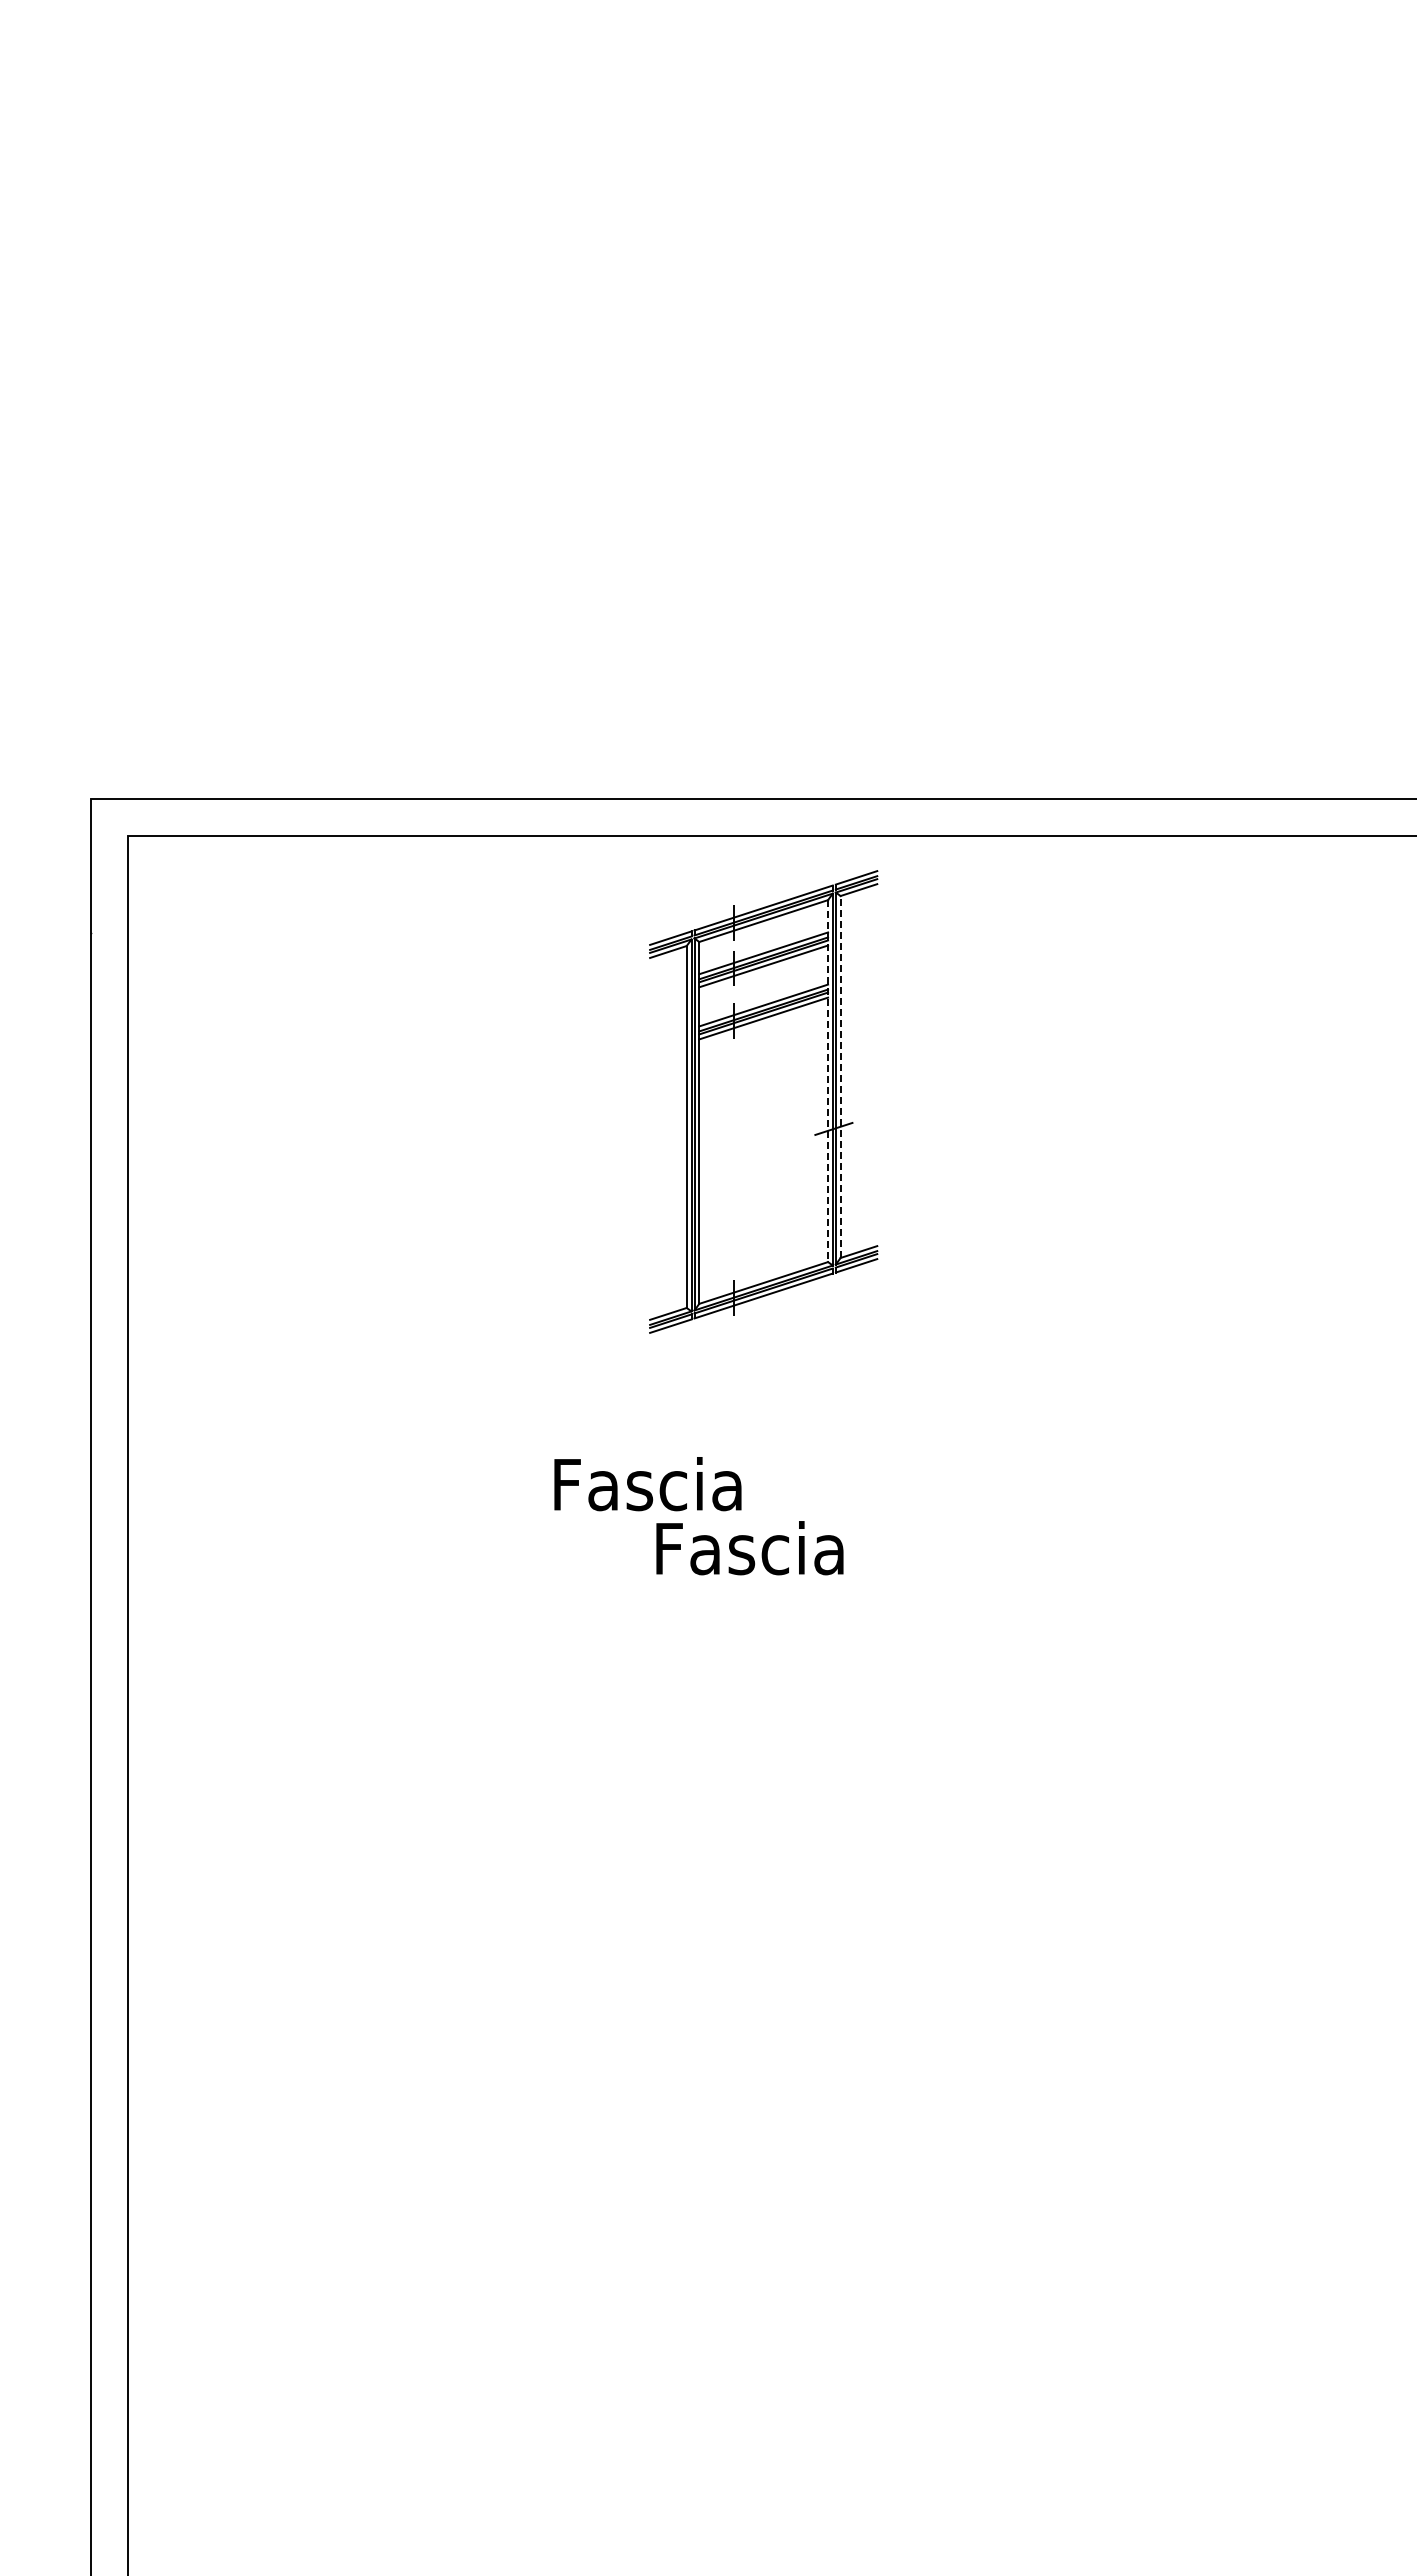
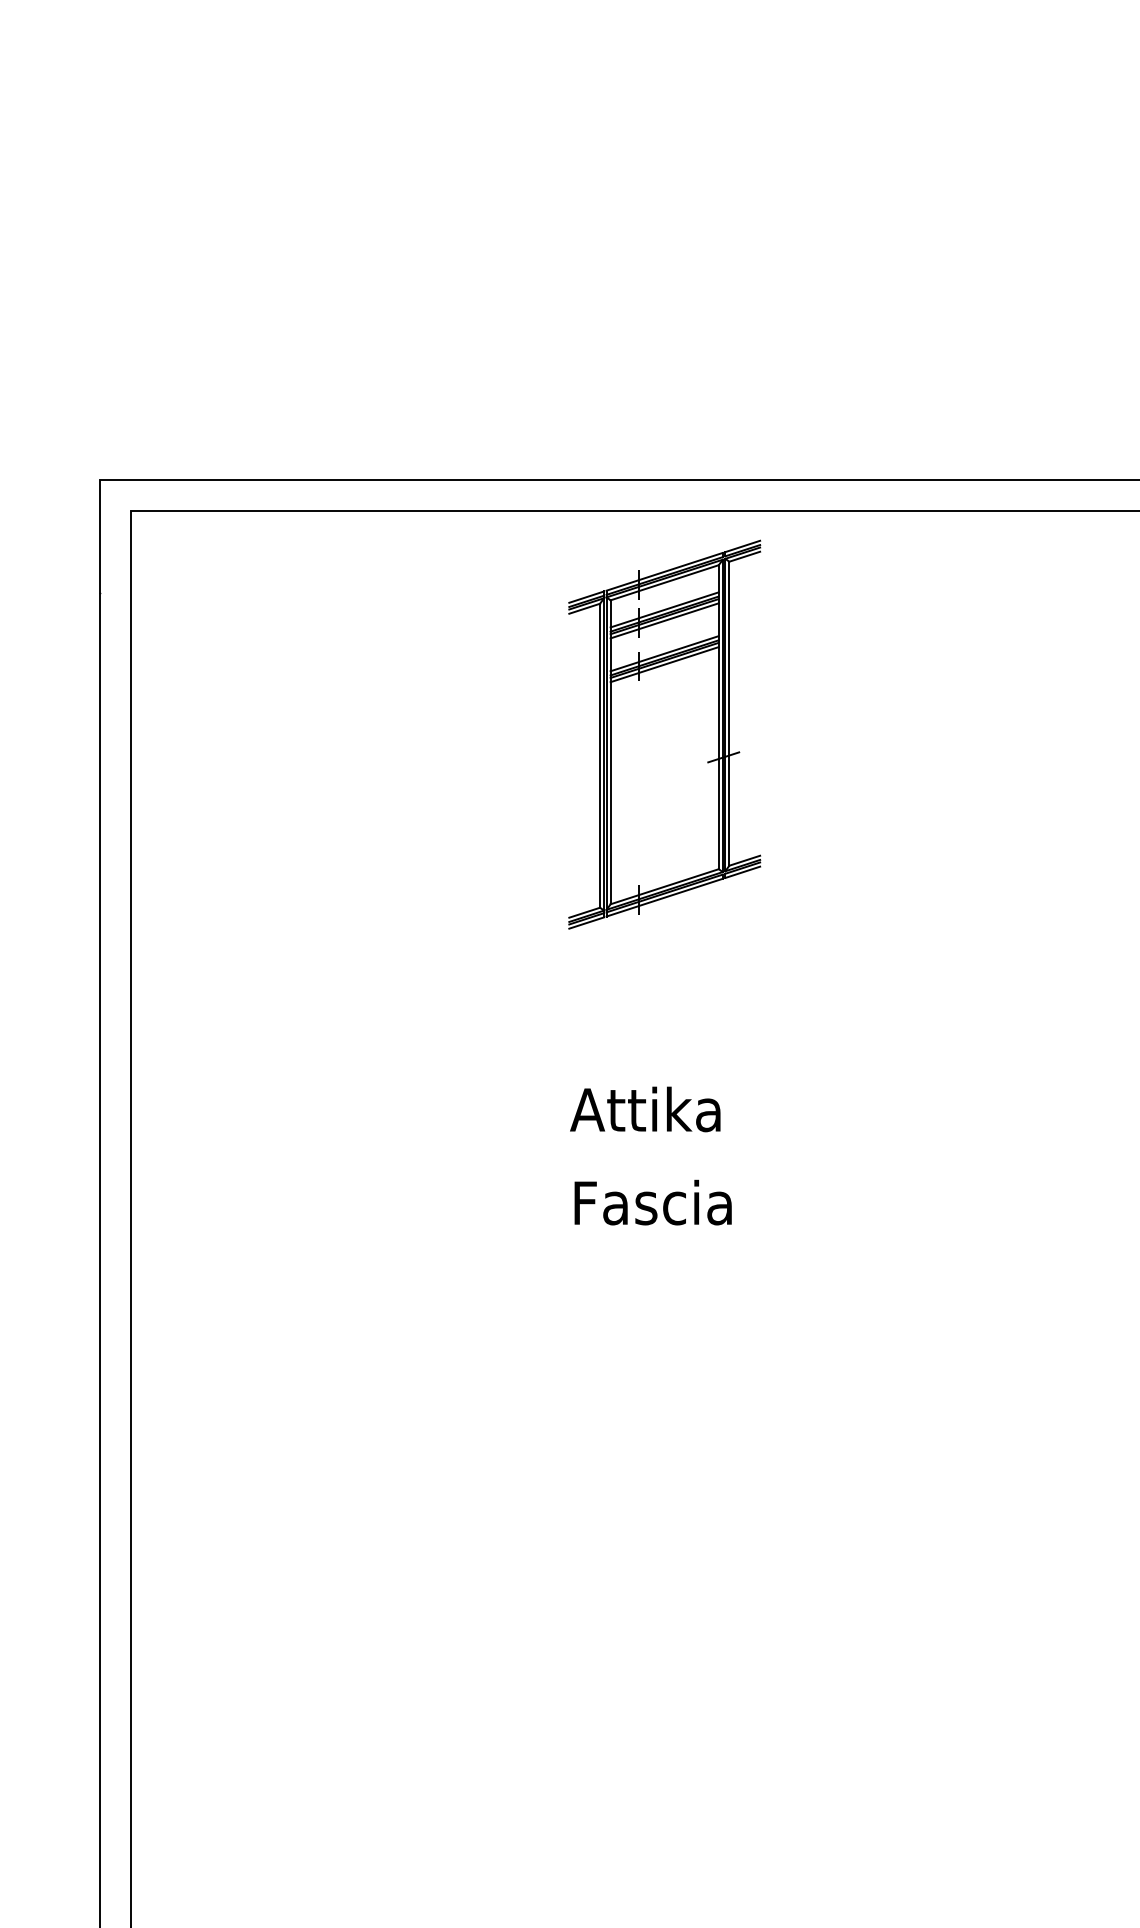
line: (840, 1077) -> (729, 714), dashed -> solid
line: (828, 1081) -> (719, 717), dashed -> solid
text: (647, 1484) -> (652, 1202), moved
text: (747, 1548) -> (651, 1109), Fascia -> Attika

